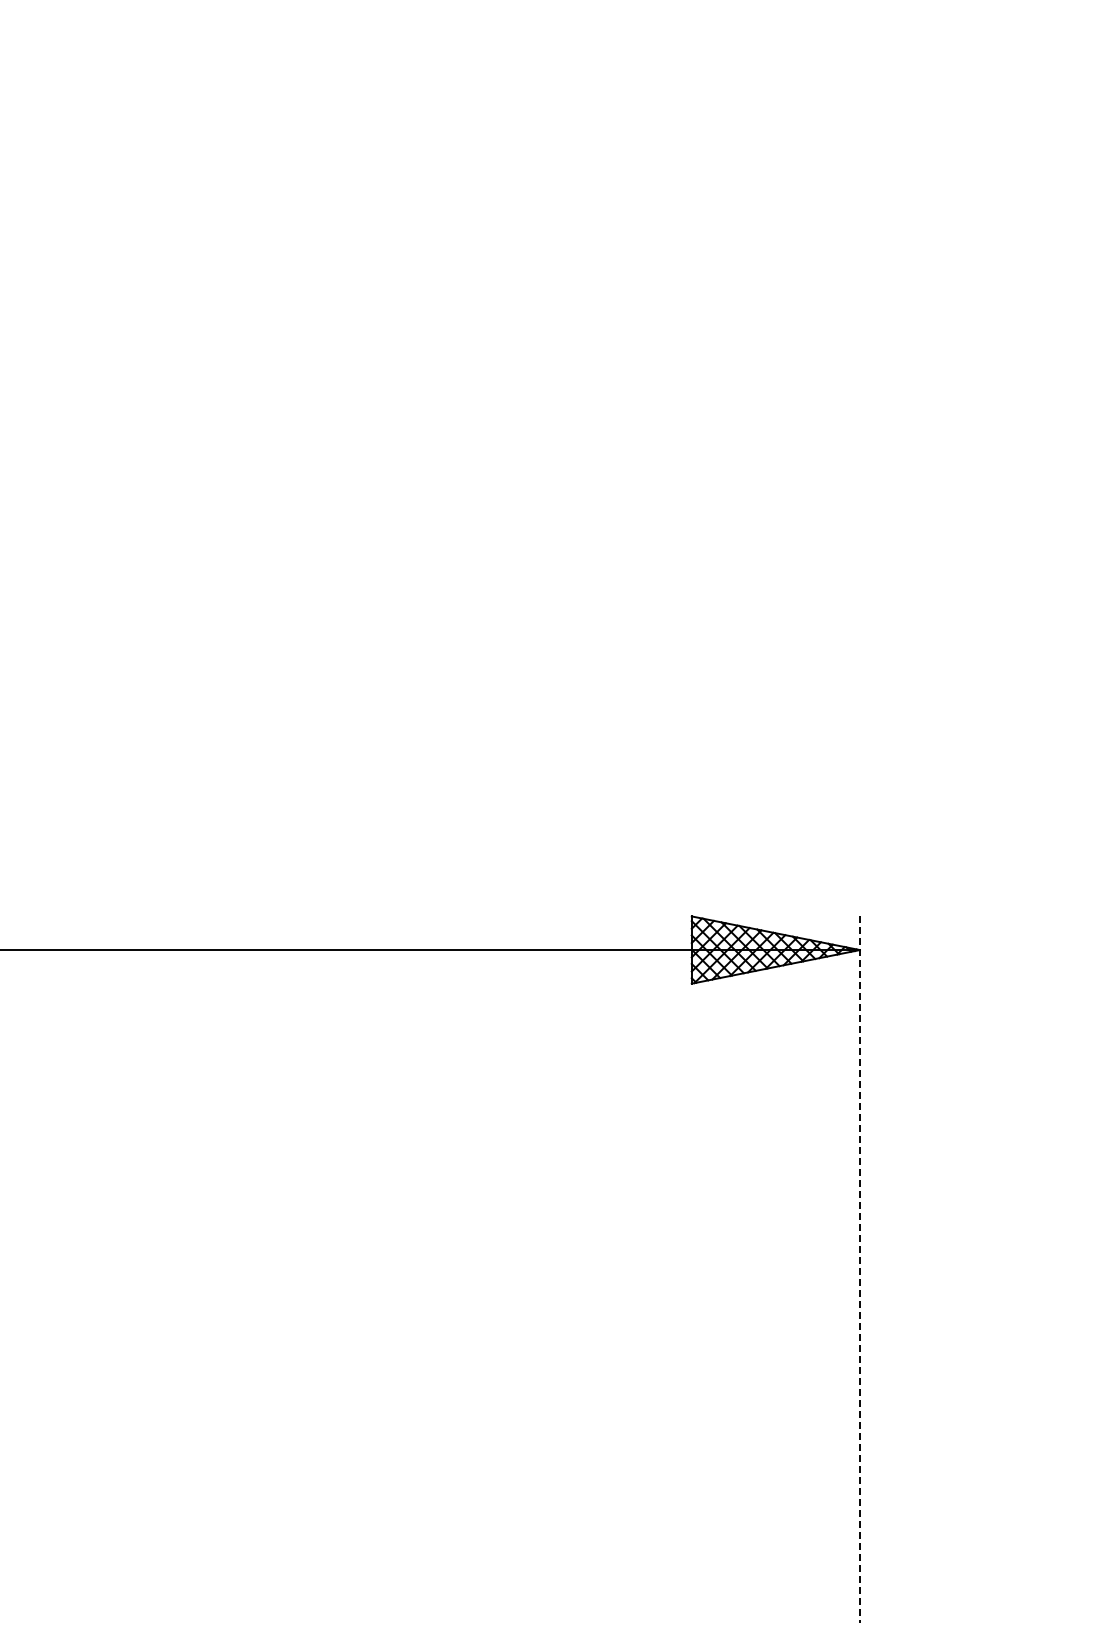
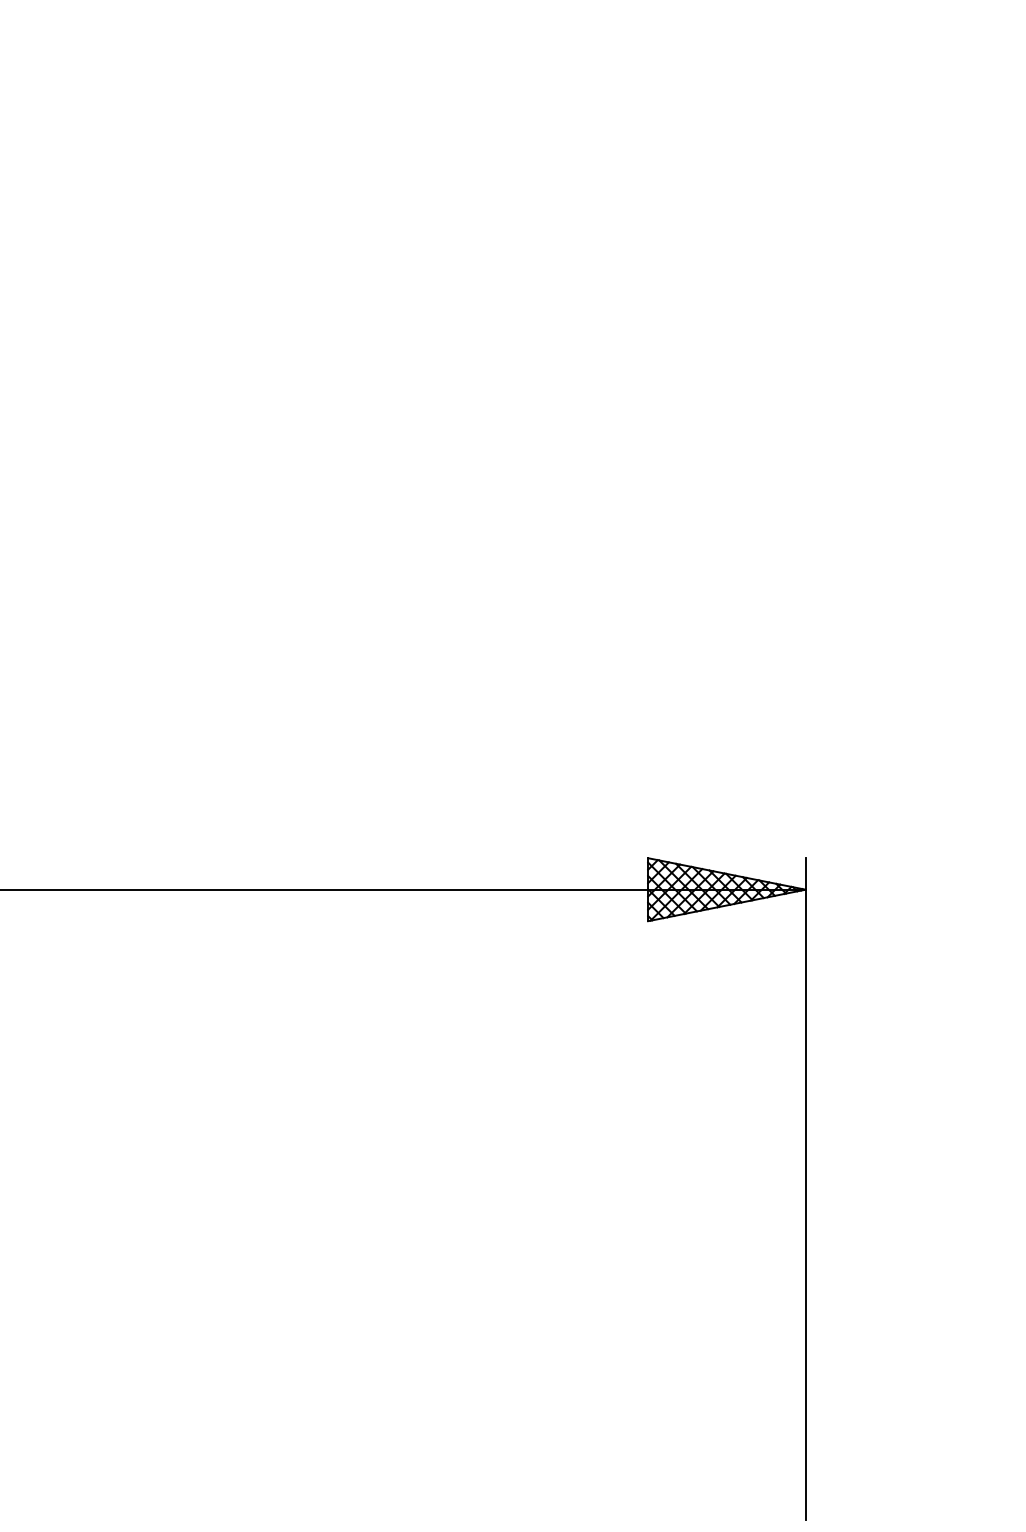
line: (859, 1270) -> (805, 1189), dashed -> solid

